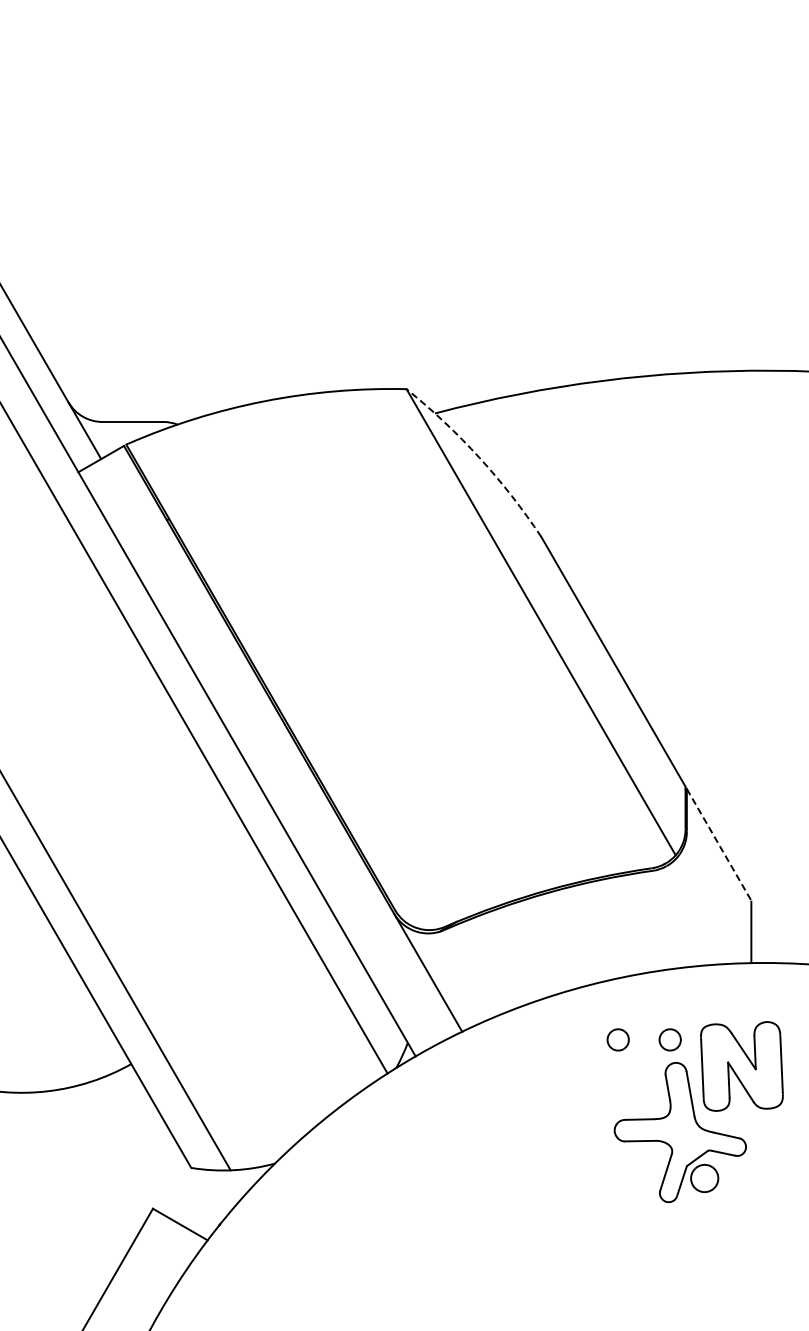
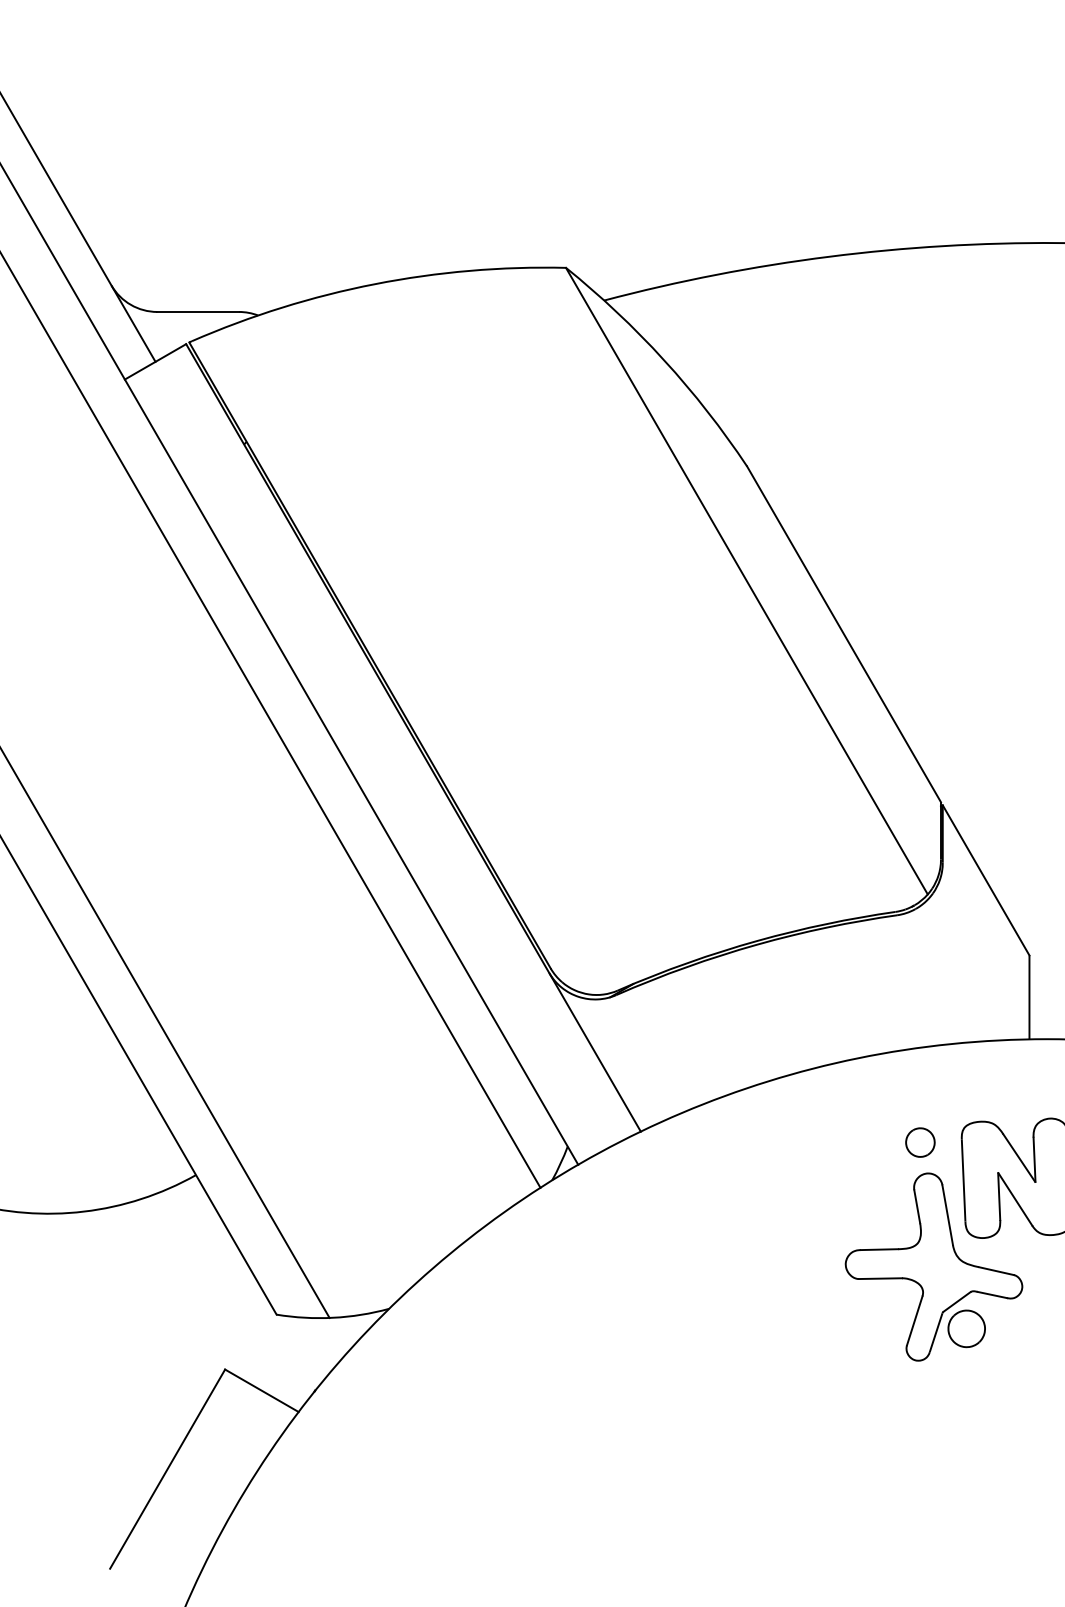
arc: (479, 457) -> (664, 359), dashed -> solid
line: (719, 845) -> (986, 881), dashed -> solid
part: (617, 1039) -> (849, 1142), removed

